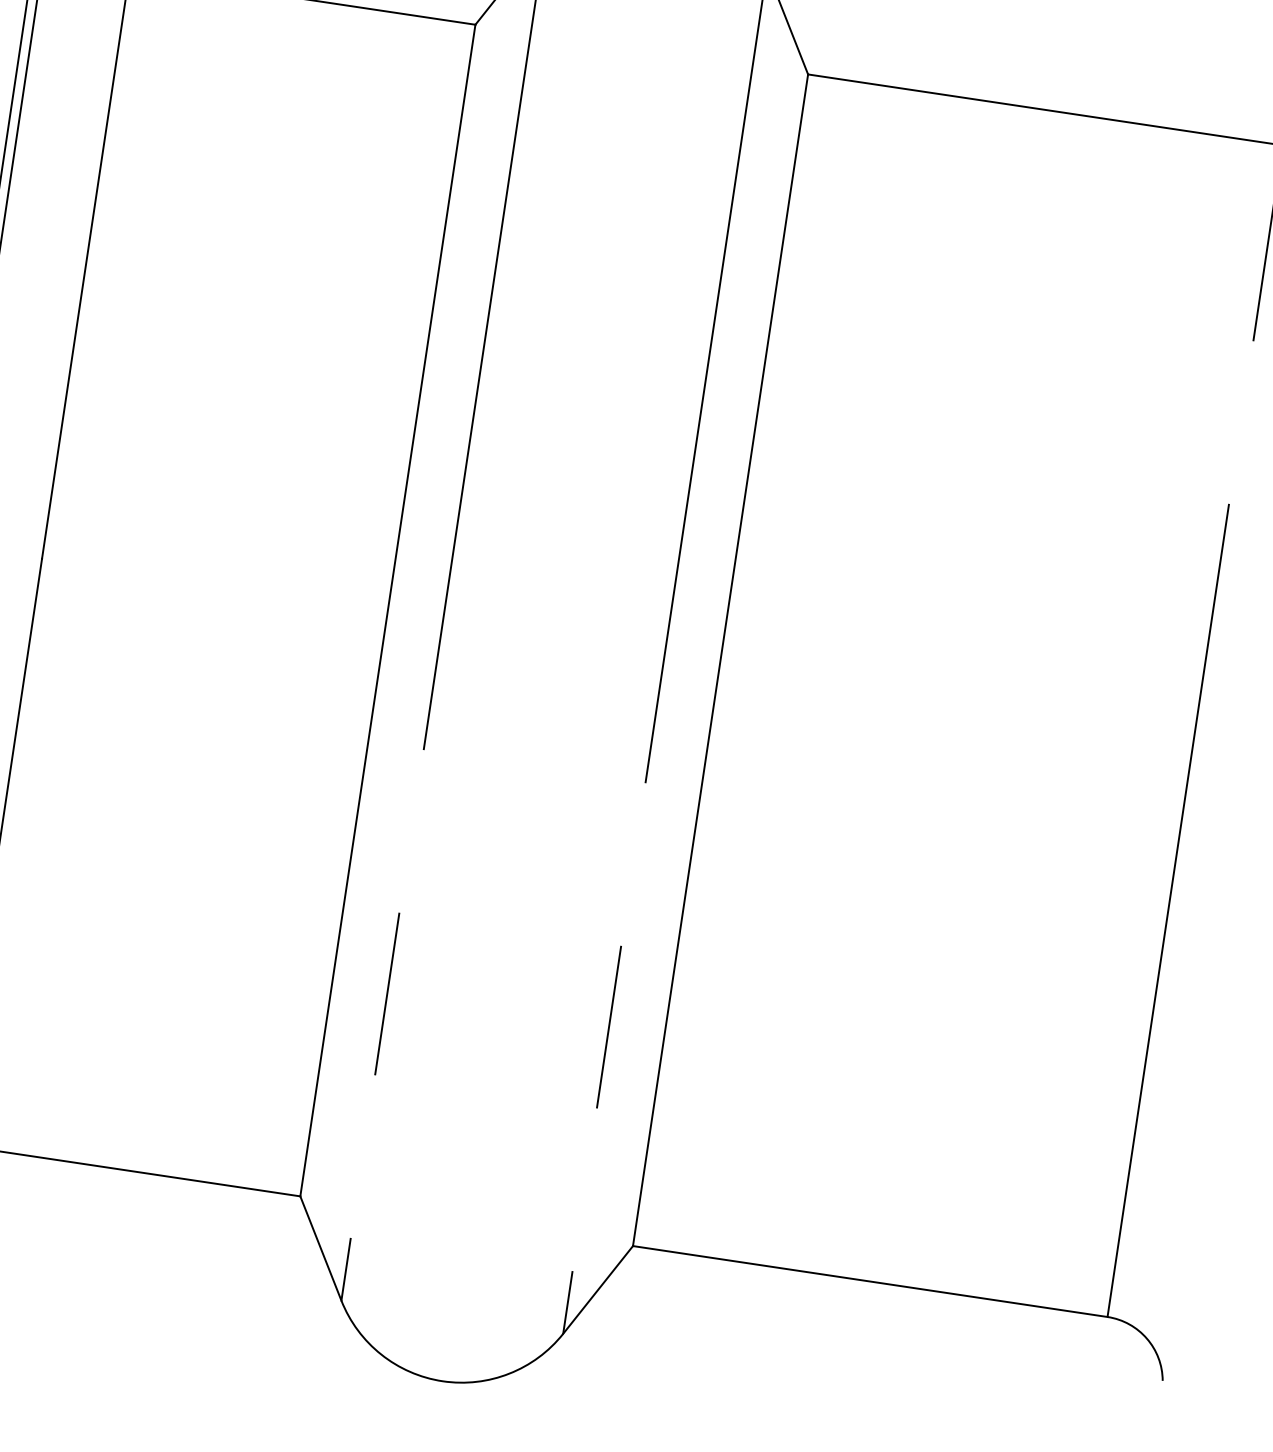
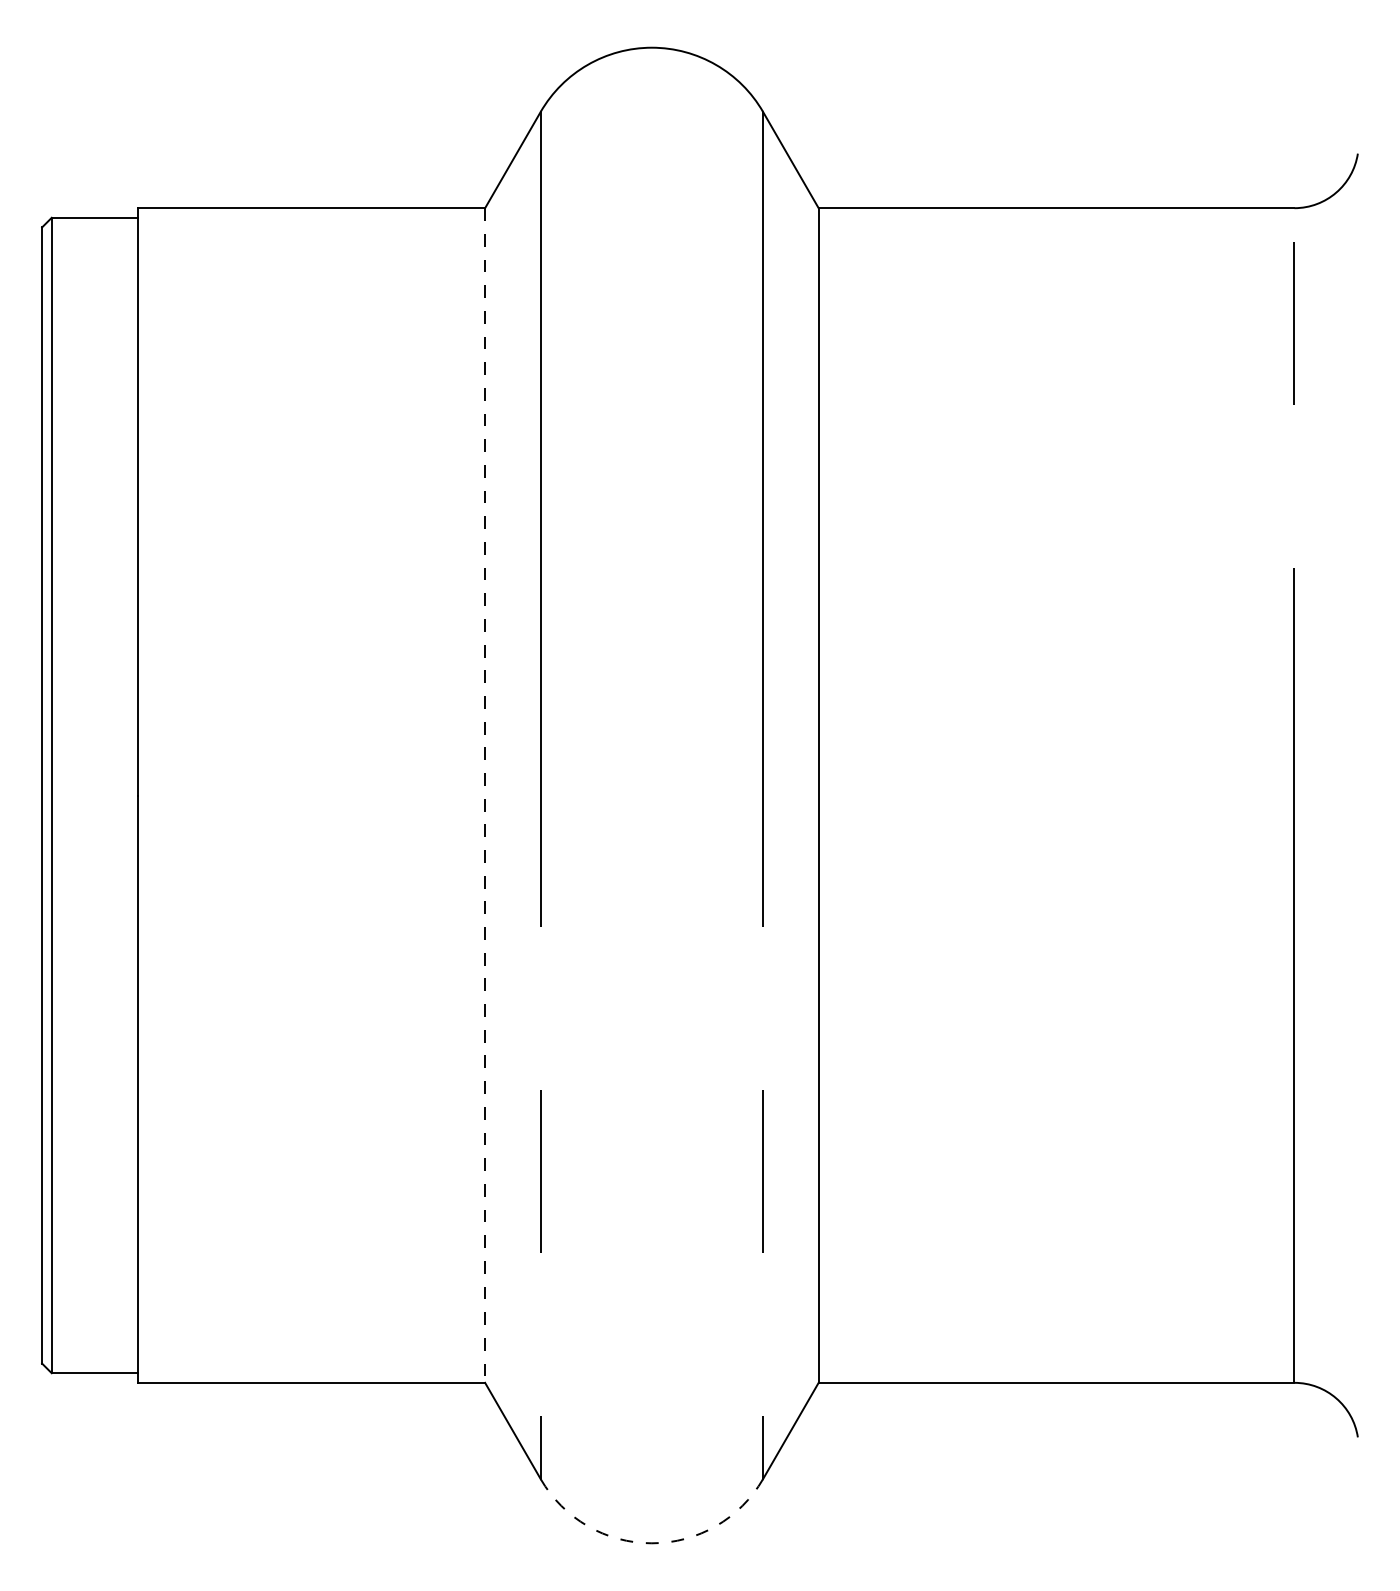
line: (388, 611) -> (485, 796), solid -> dashed
arc: (442, 1381) -> (651, 1543), solid -> dashed

